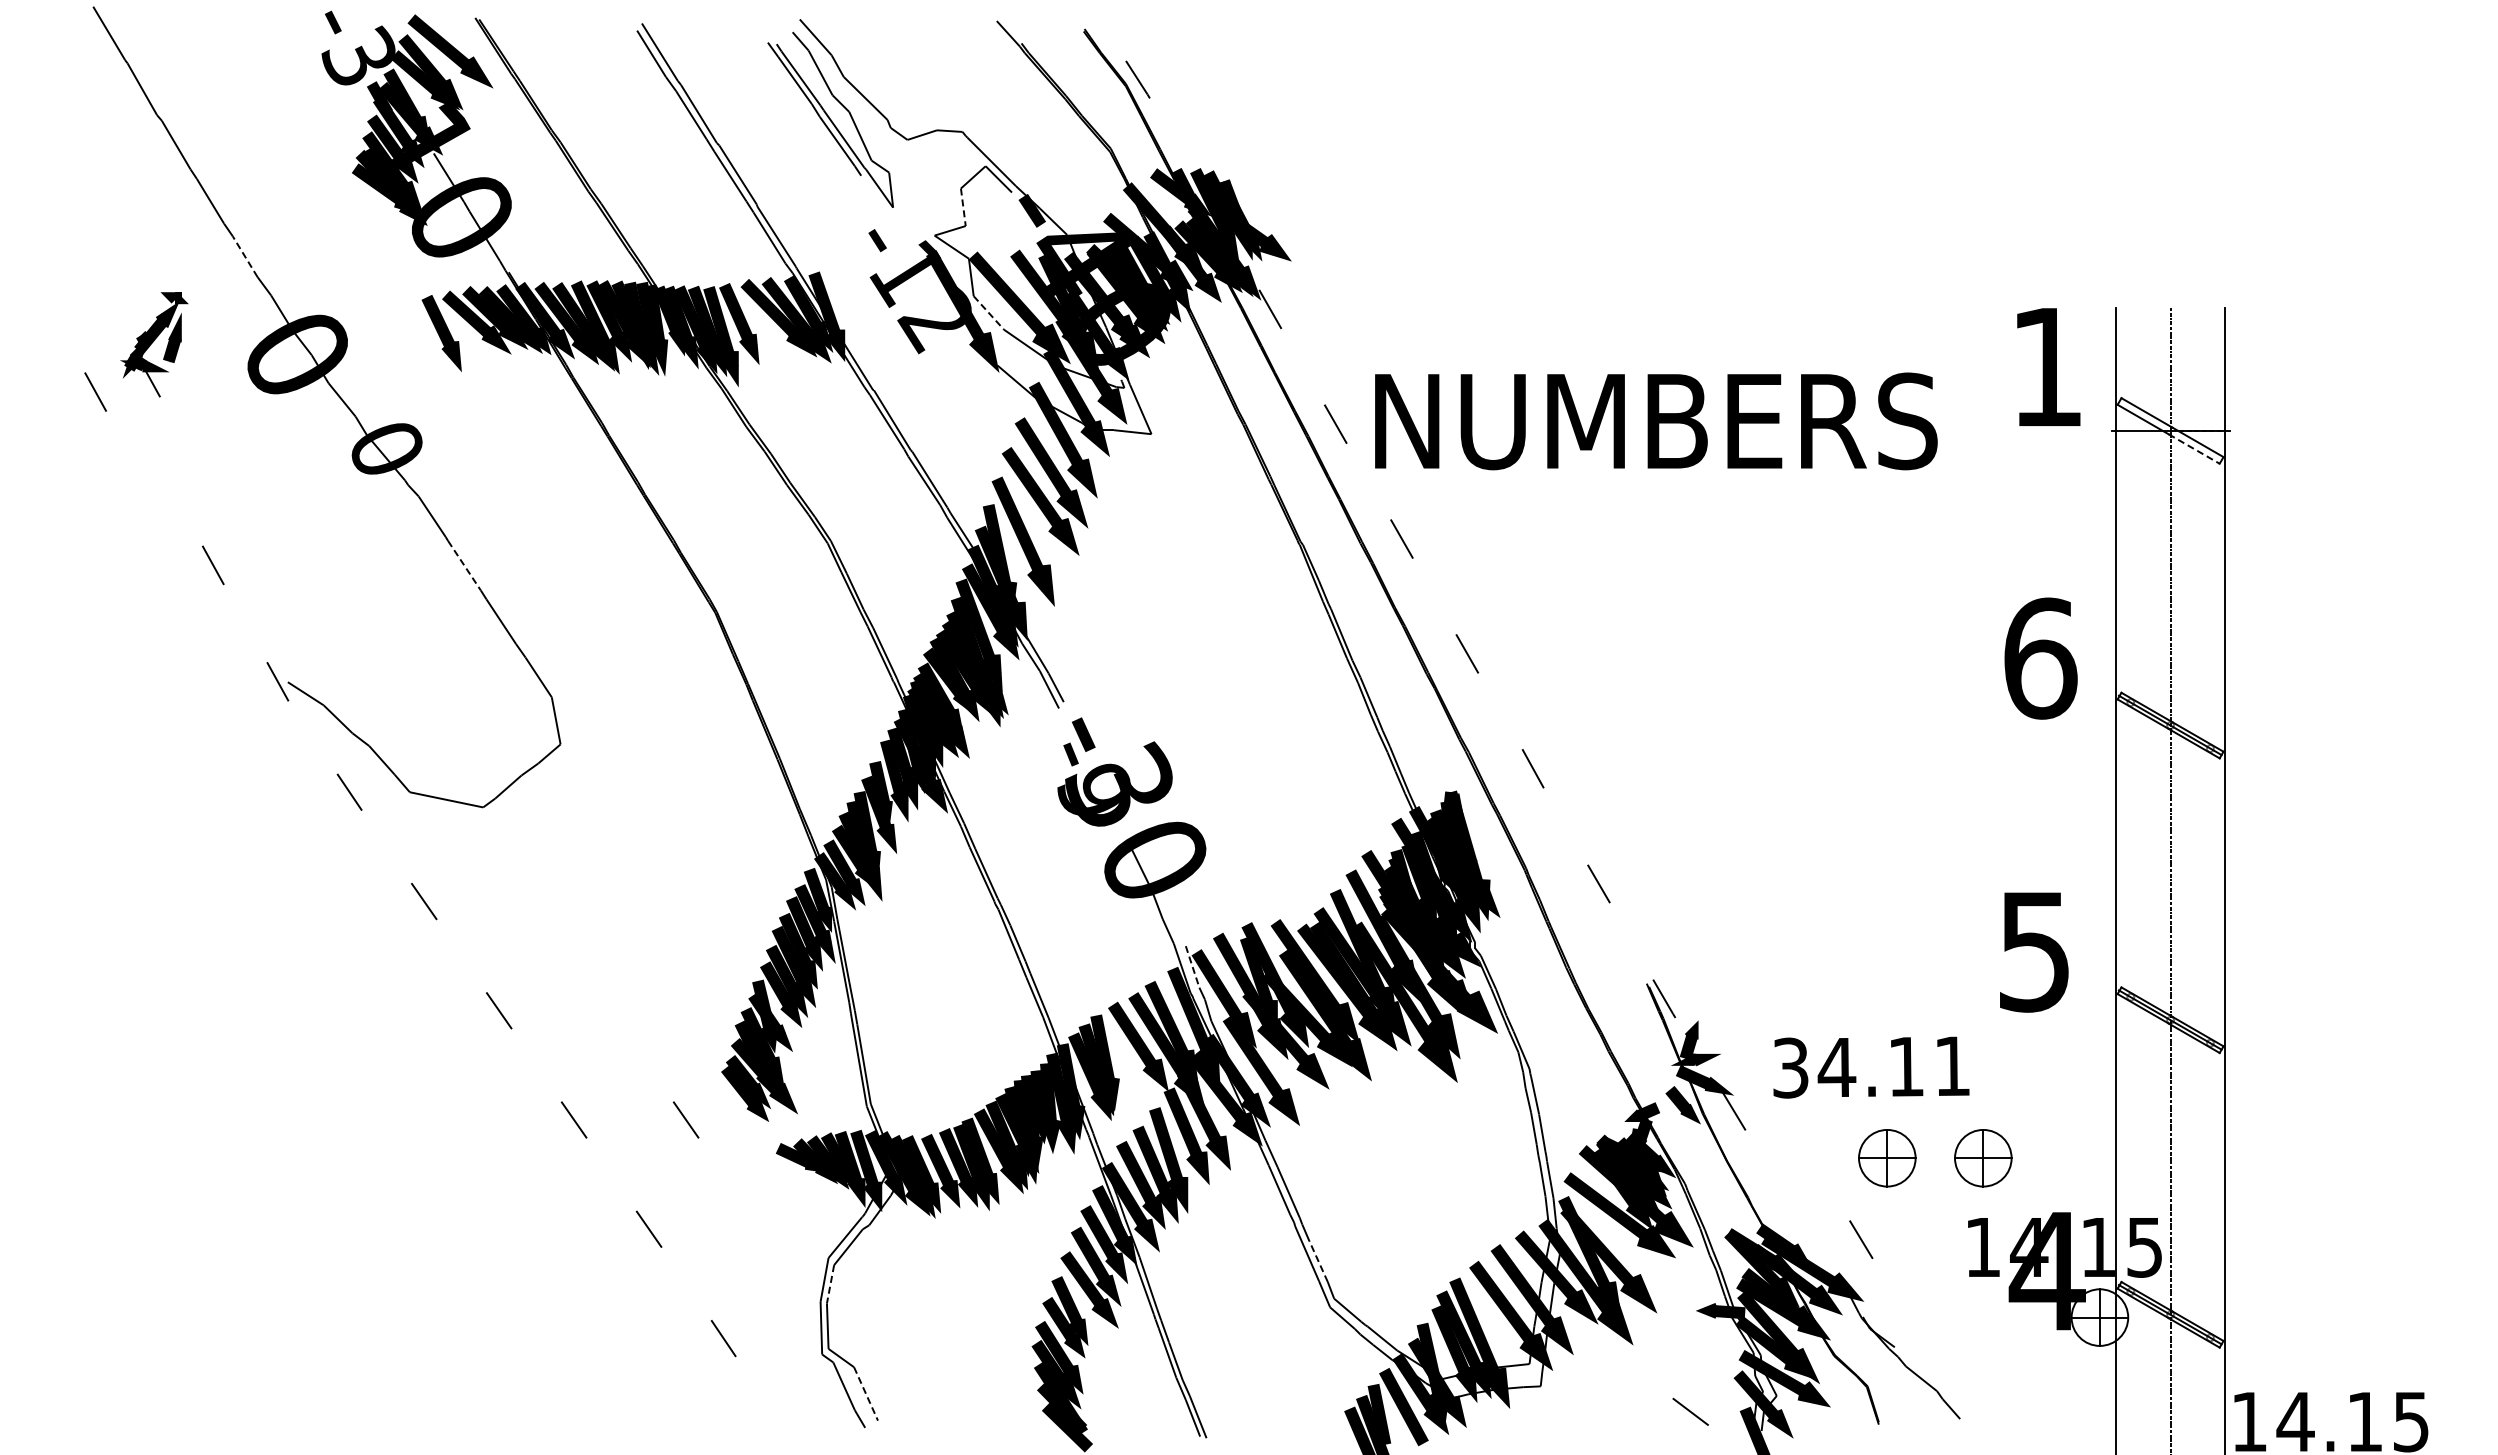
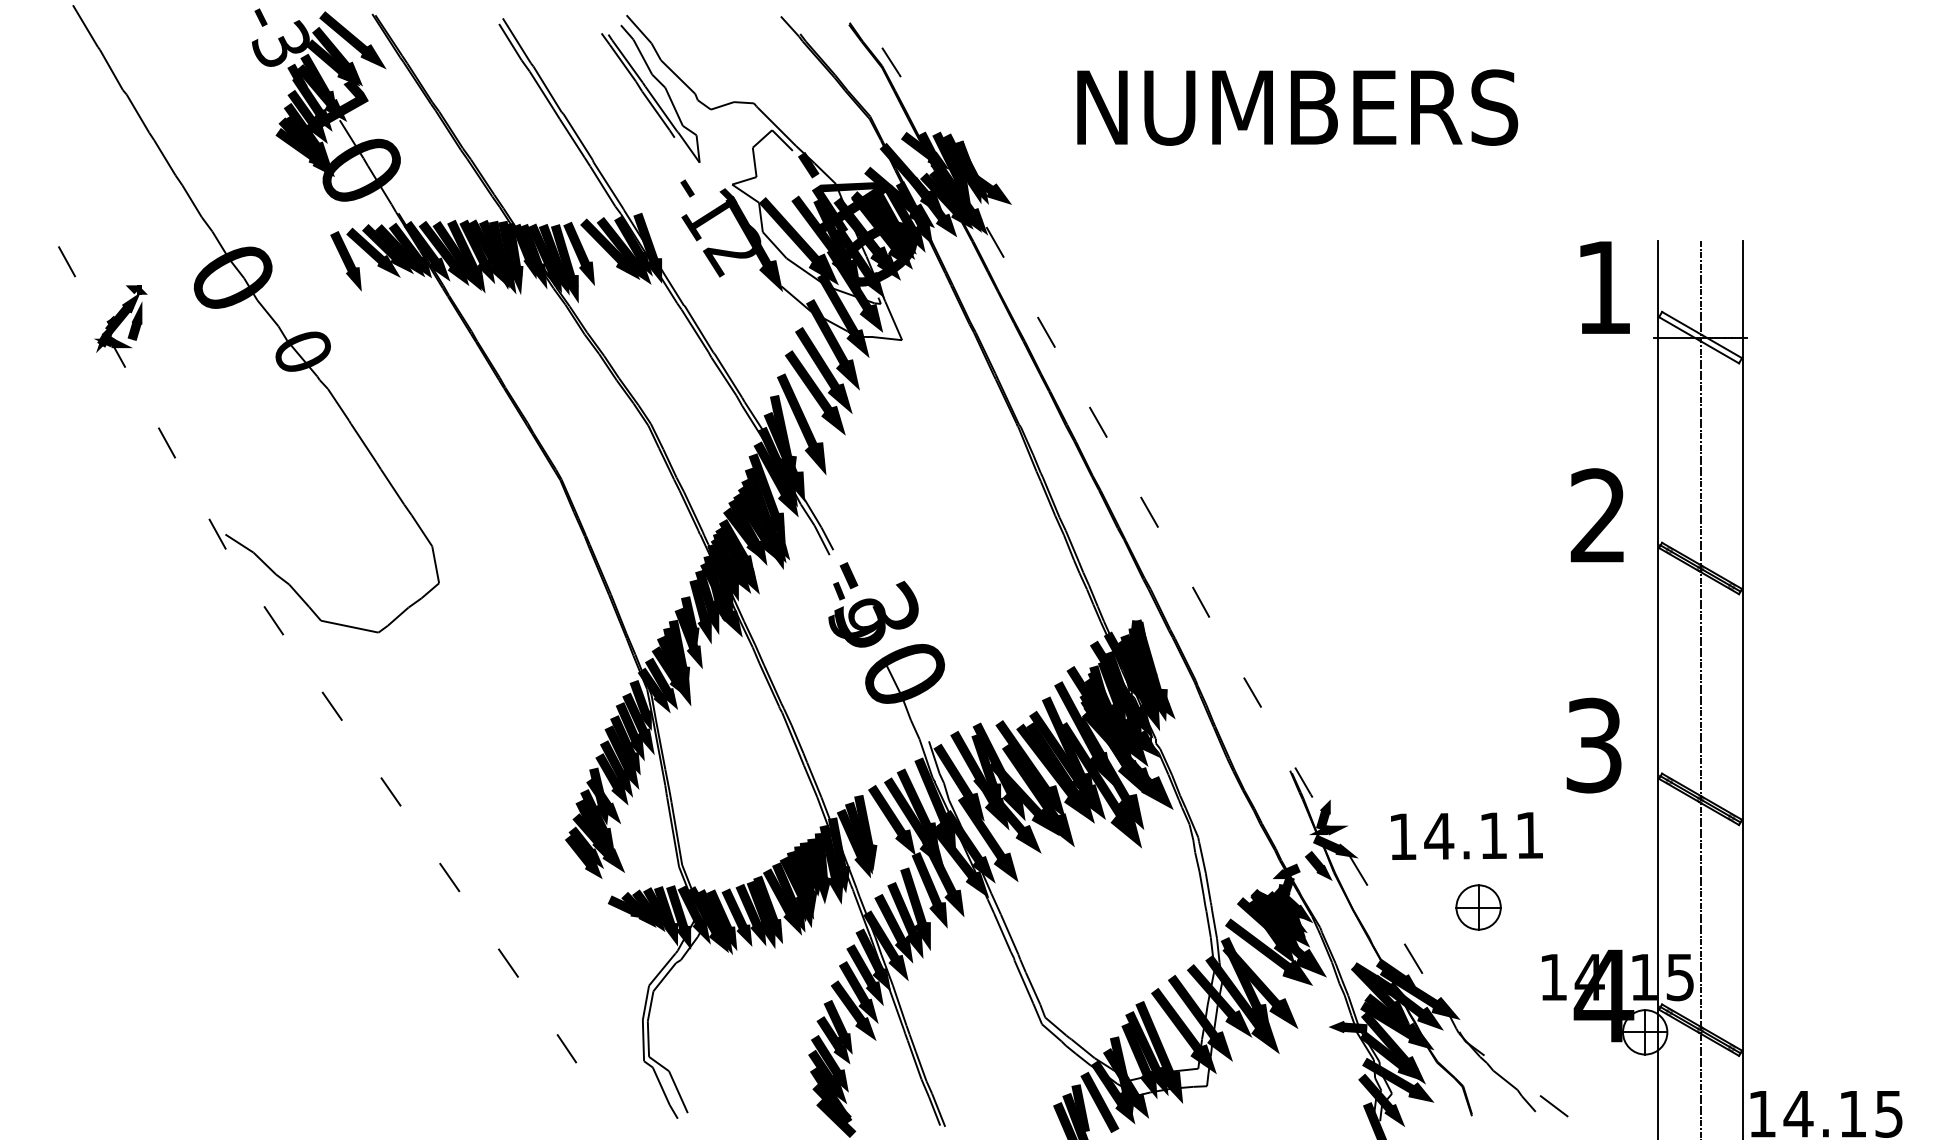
line: (963, 207) -> (754, 162), dashed -> solid
line: (245, 256) -> (192, 200), dashed -> solid
line: (988, 312) -> (774, 244), dashed -> solid
part: (154, 344) -> (120, 326), moved
line: (95, 391) -> (66, 261), moved
text: (1656, 421) -> (1297, 107), moved
line: (2194, 449) -> (1719, 352), dashed -> solid
line: (464, 565) -> (363, 443), dashed -> solid
text: (2040, 658) -> (1598, 515), 6 -> 2
text: (2034, 951) -> (1593, 745), 5 -> 3
line: (1192, 966) -> (934, 757), dashed -> solid
text: (1790, 1067) -> (1402, 836), 34.11 -> 14.11
line: (685, 1119) -> (536, 877), removed
part: (1983, 1158) -> (1553, 907), removed
line: (1861, 1239) -> (1413, 958), moved
line: (1318, 1261) -> (1032, 988), dashed -> solid
line: (830, 1284) -> (650, 1006), dashed -> solid
line: (866, 1394) -> (678, 1092), dashed -> solid
line: (1690, 1411) -> (1553, 1105), moved

